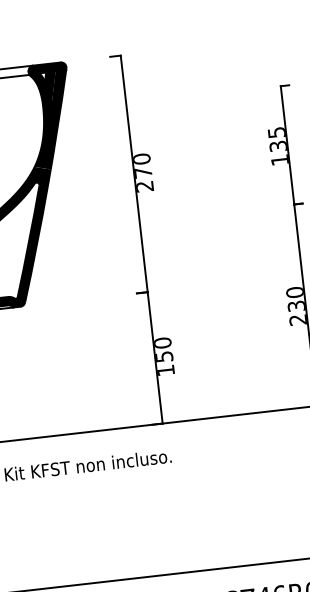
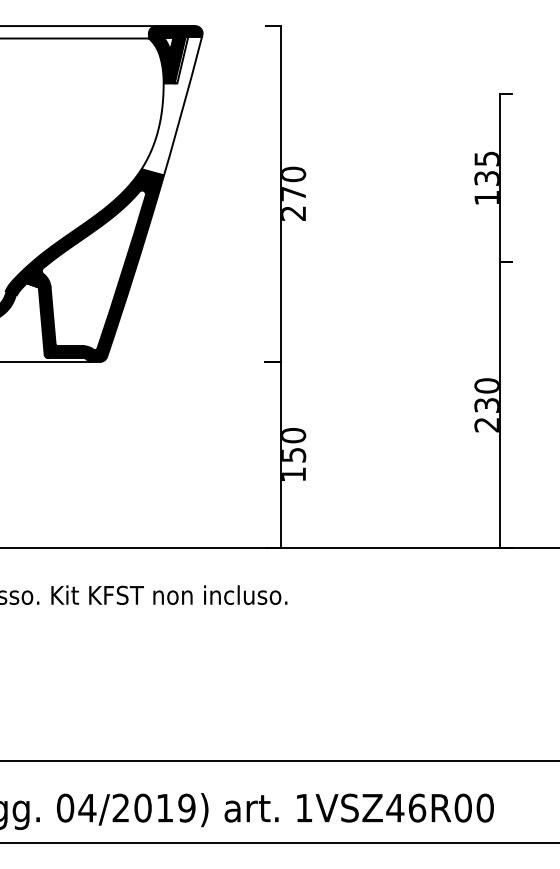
fill: (50, 120) -> (171, 105), removed

